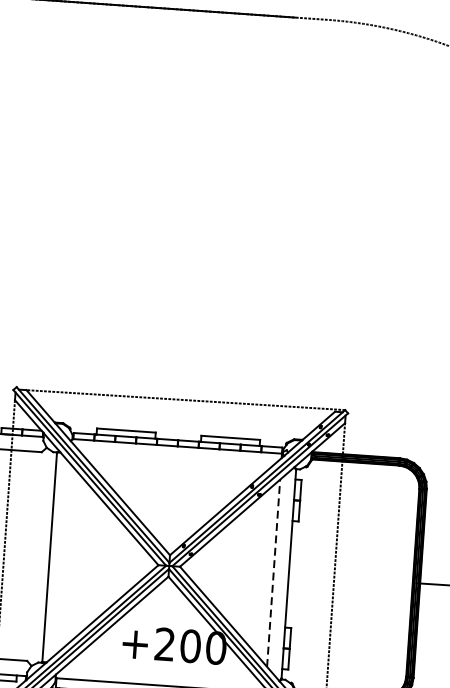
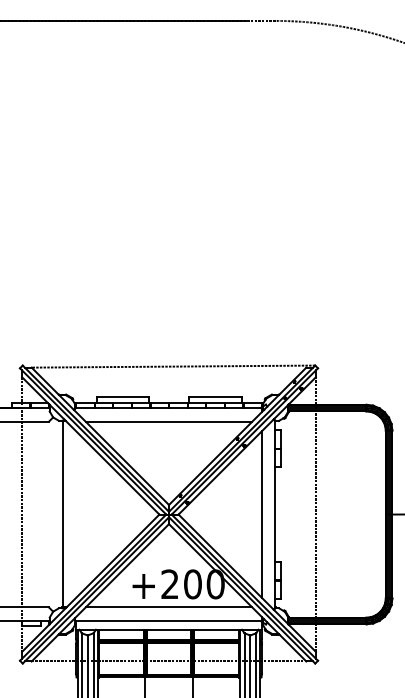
line: (175, 461) -> (168, 421), added
line: (273, 573) -> (261, 514), dashed -> solid
line: (161, 670) -> (168, 607), added

